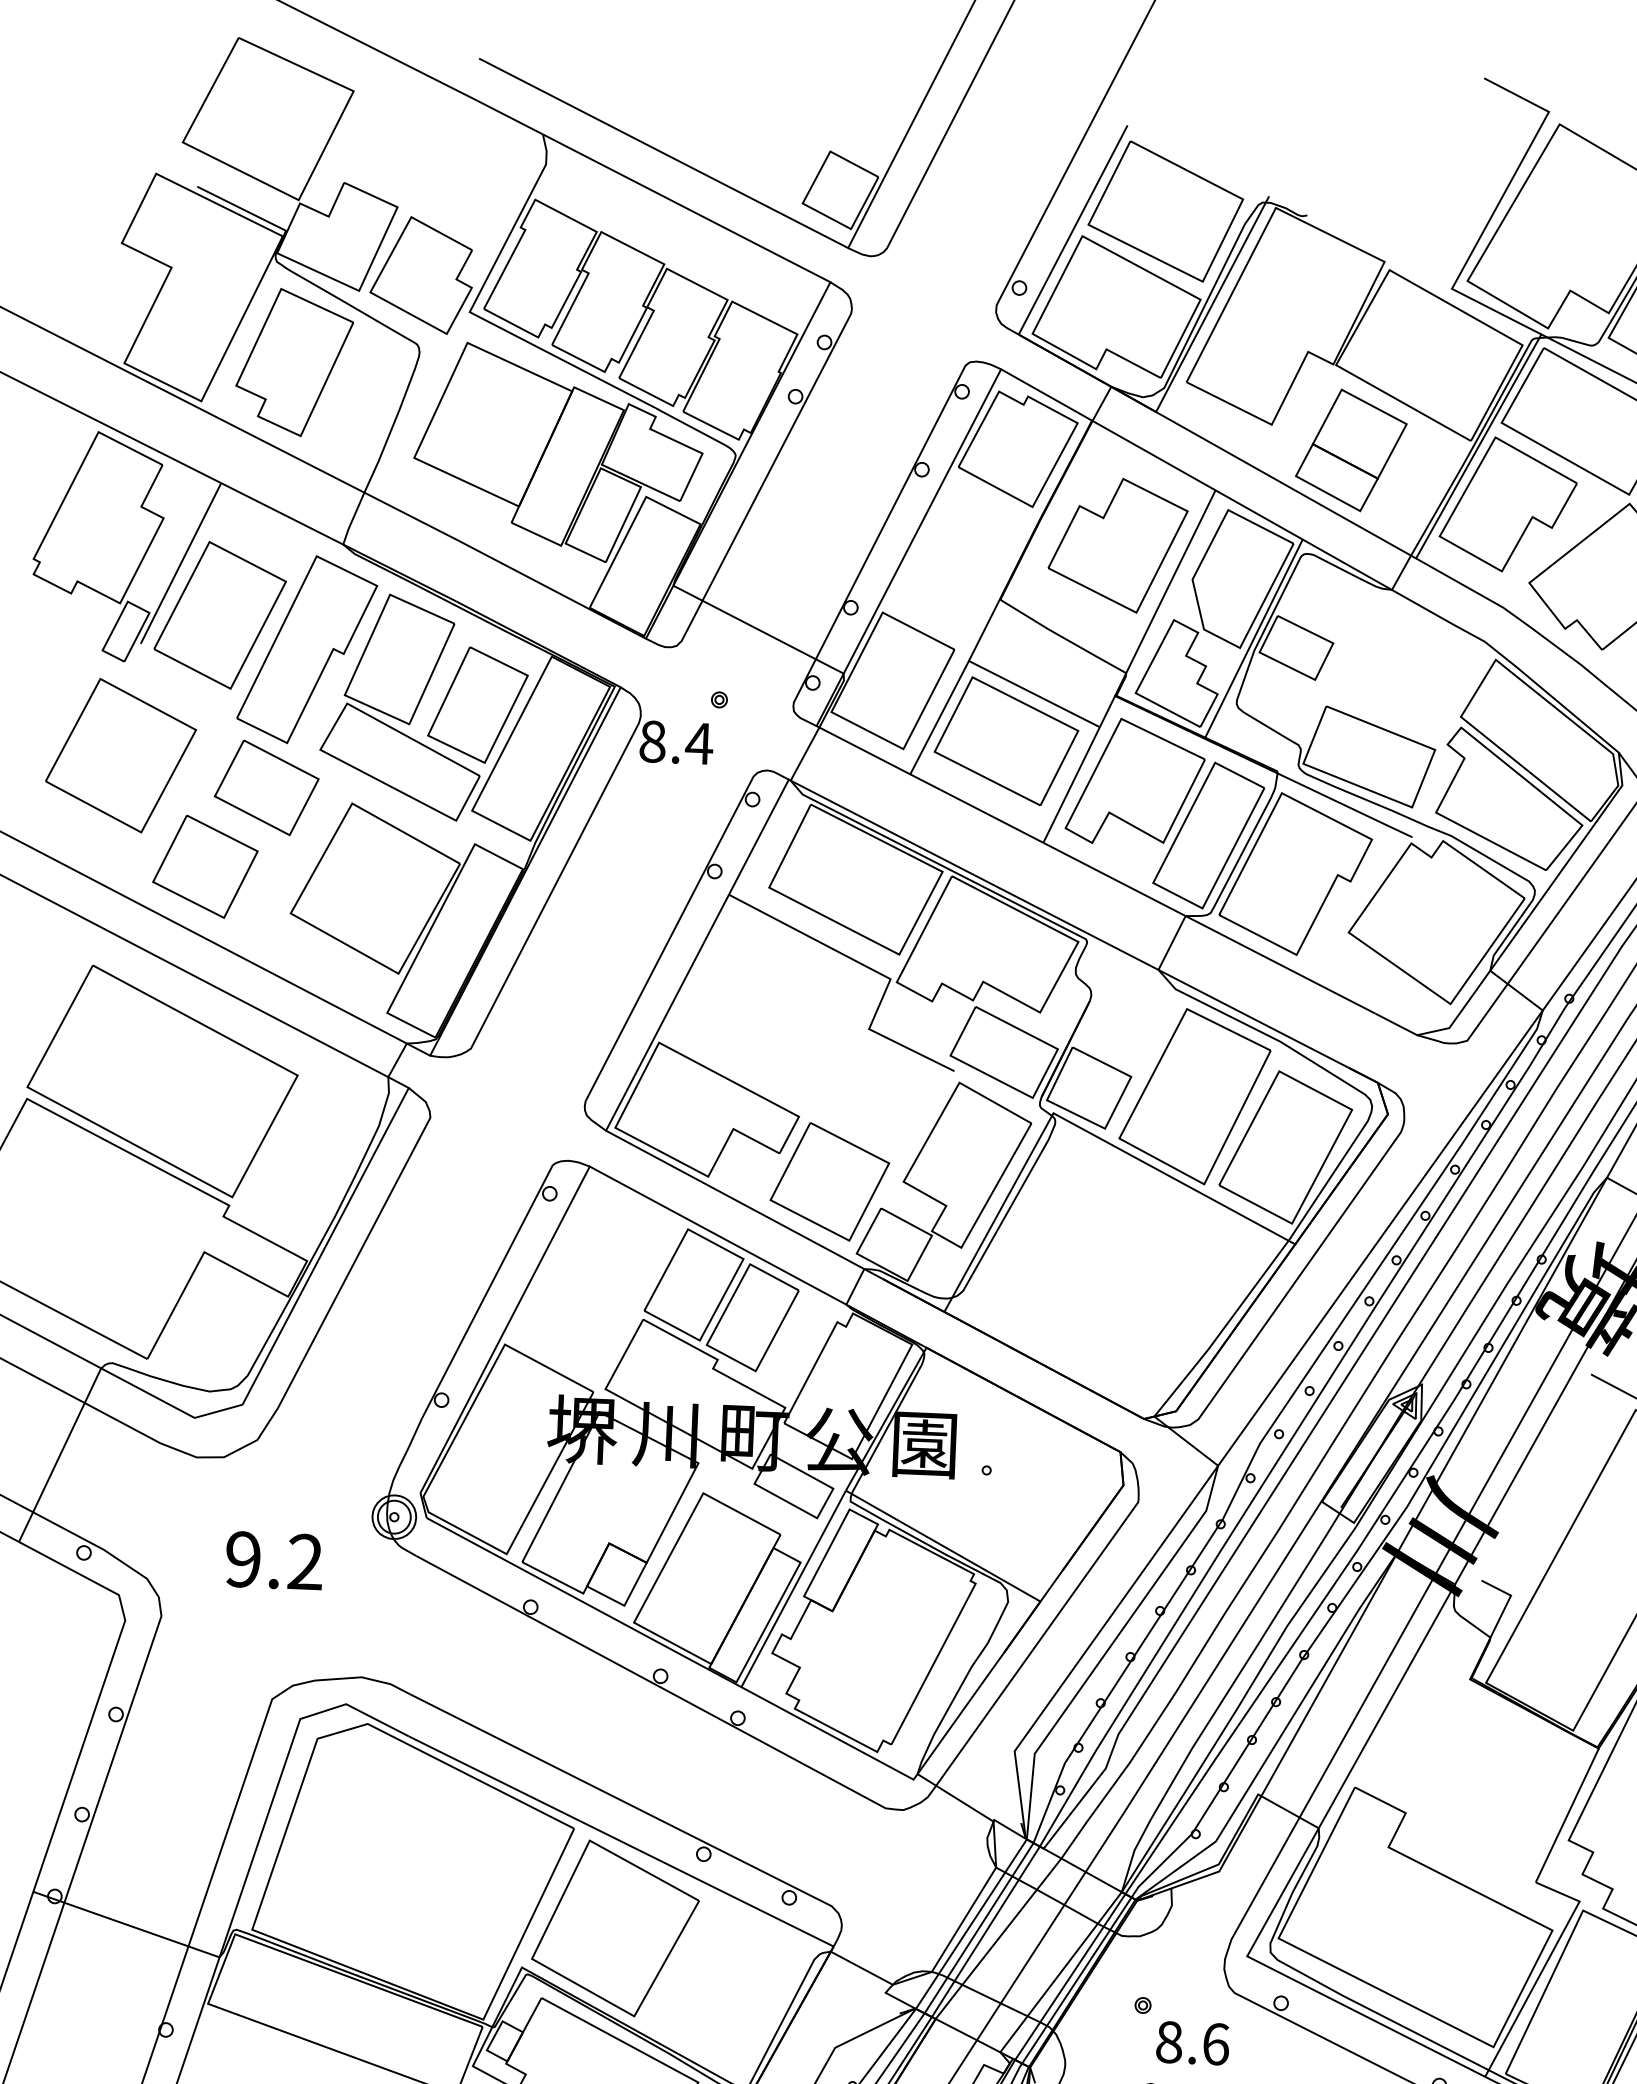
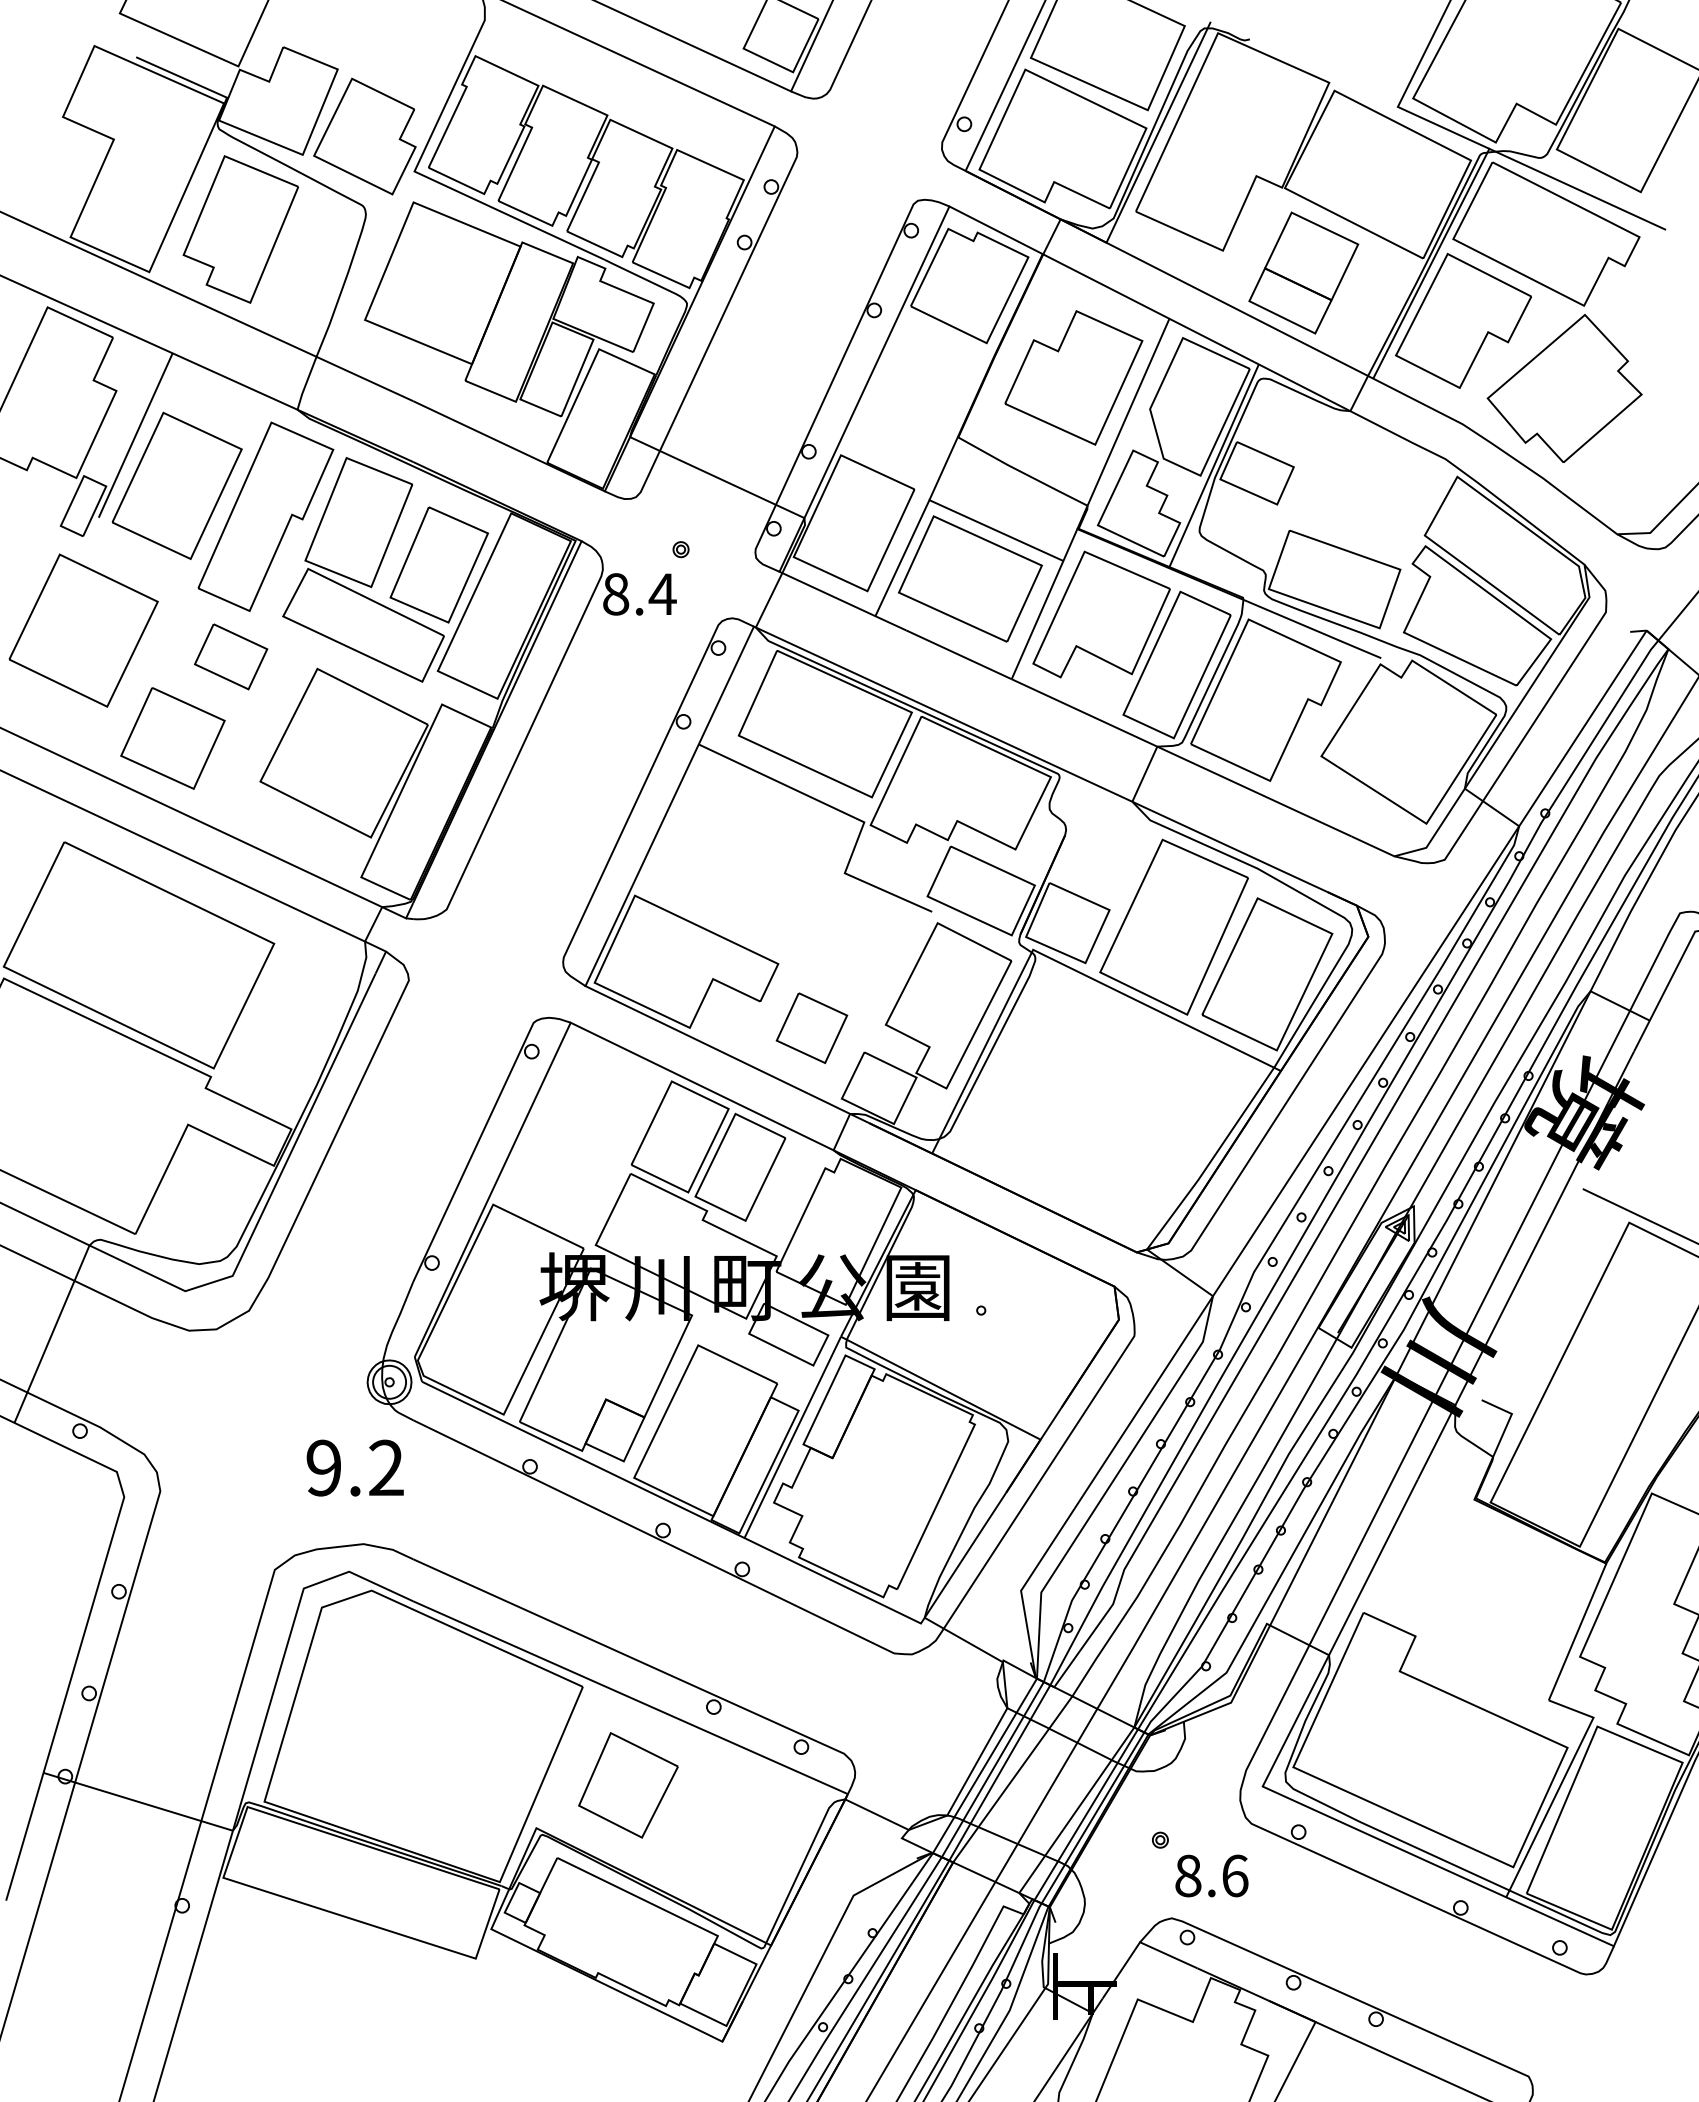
part: (266, 787) -> (230, 656), size x0.7
part: (829, 1182) -> (811, 1028), size x0.6
text: (273, 1560) -> (354, 1467), moved
part: (615, 1928) -> (628, 1785), size x0.6

